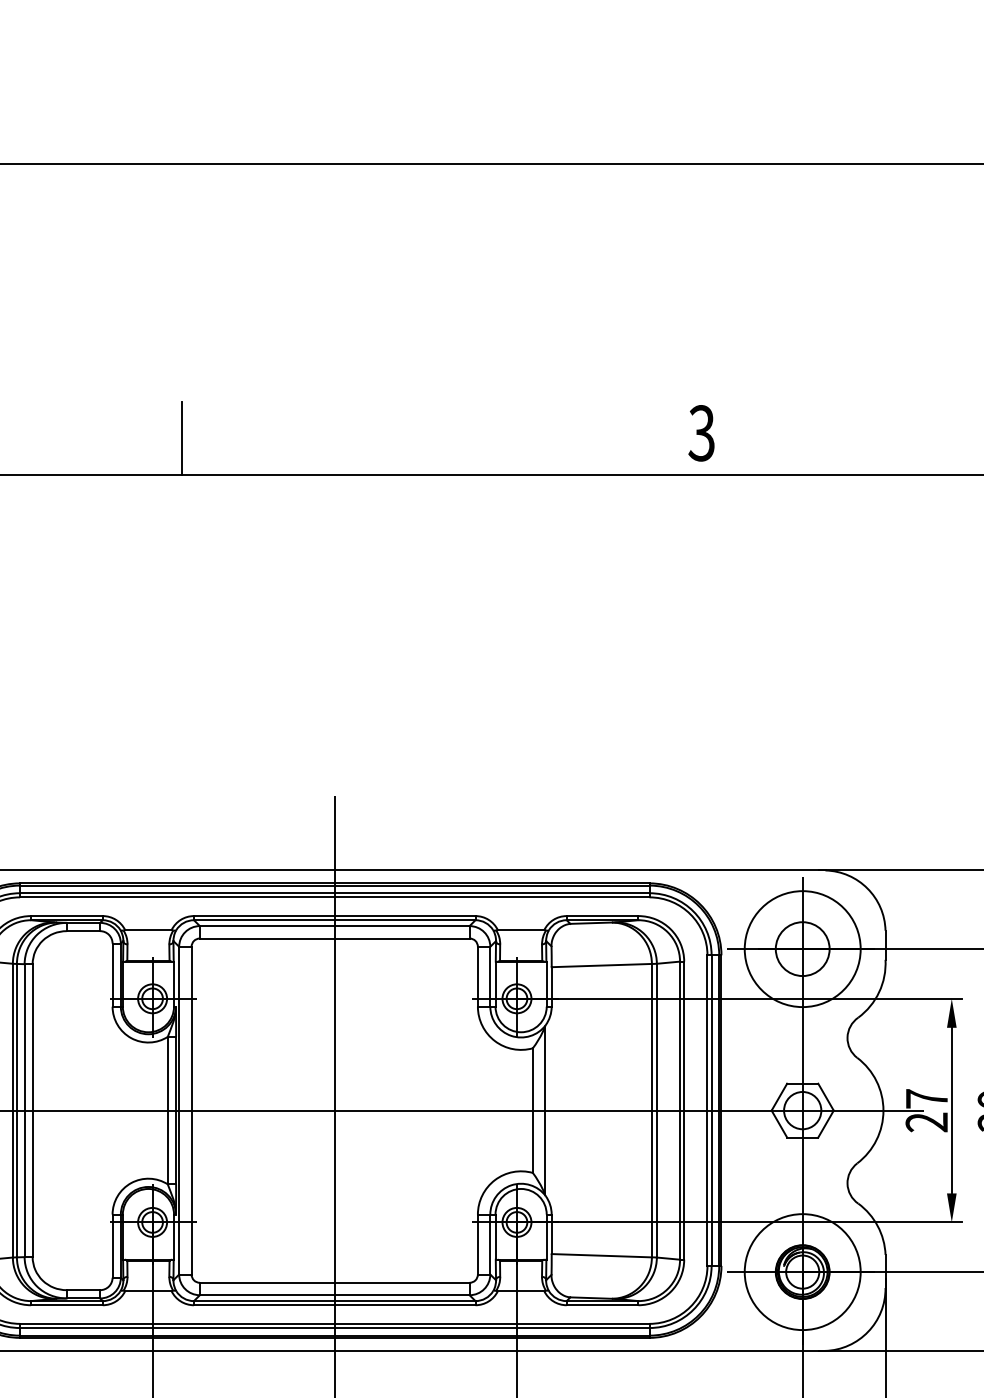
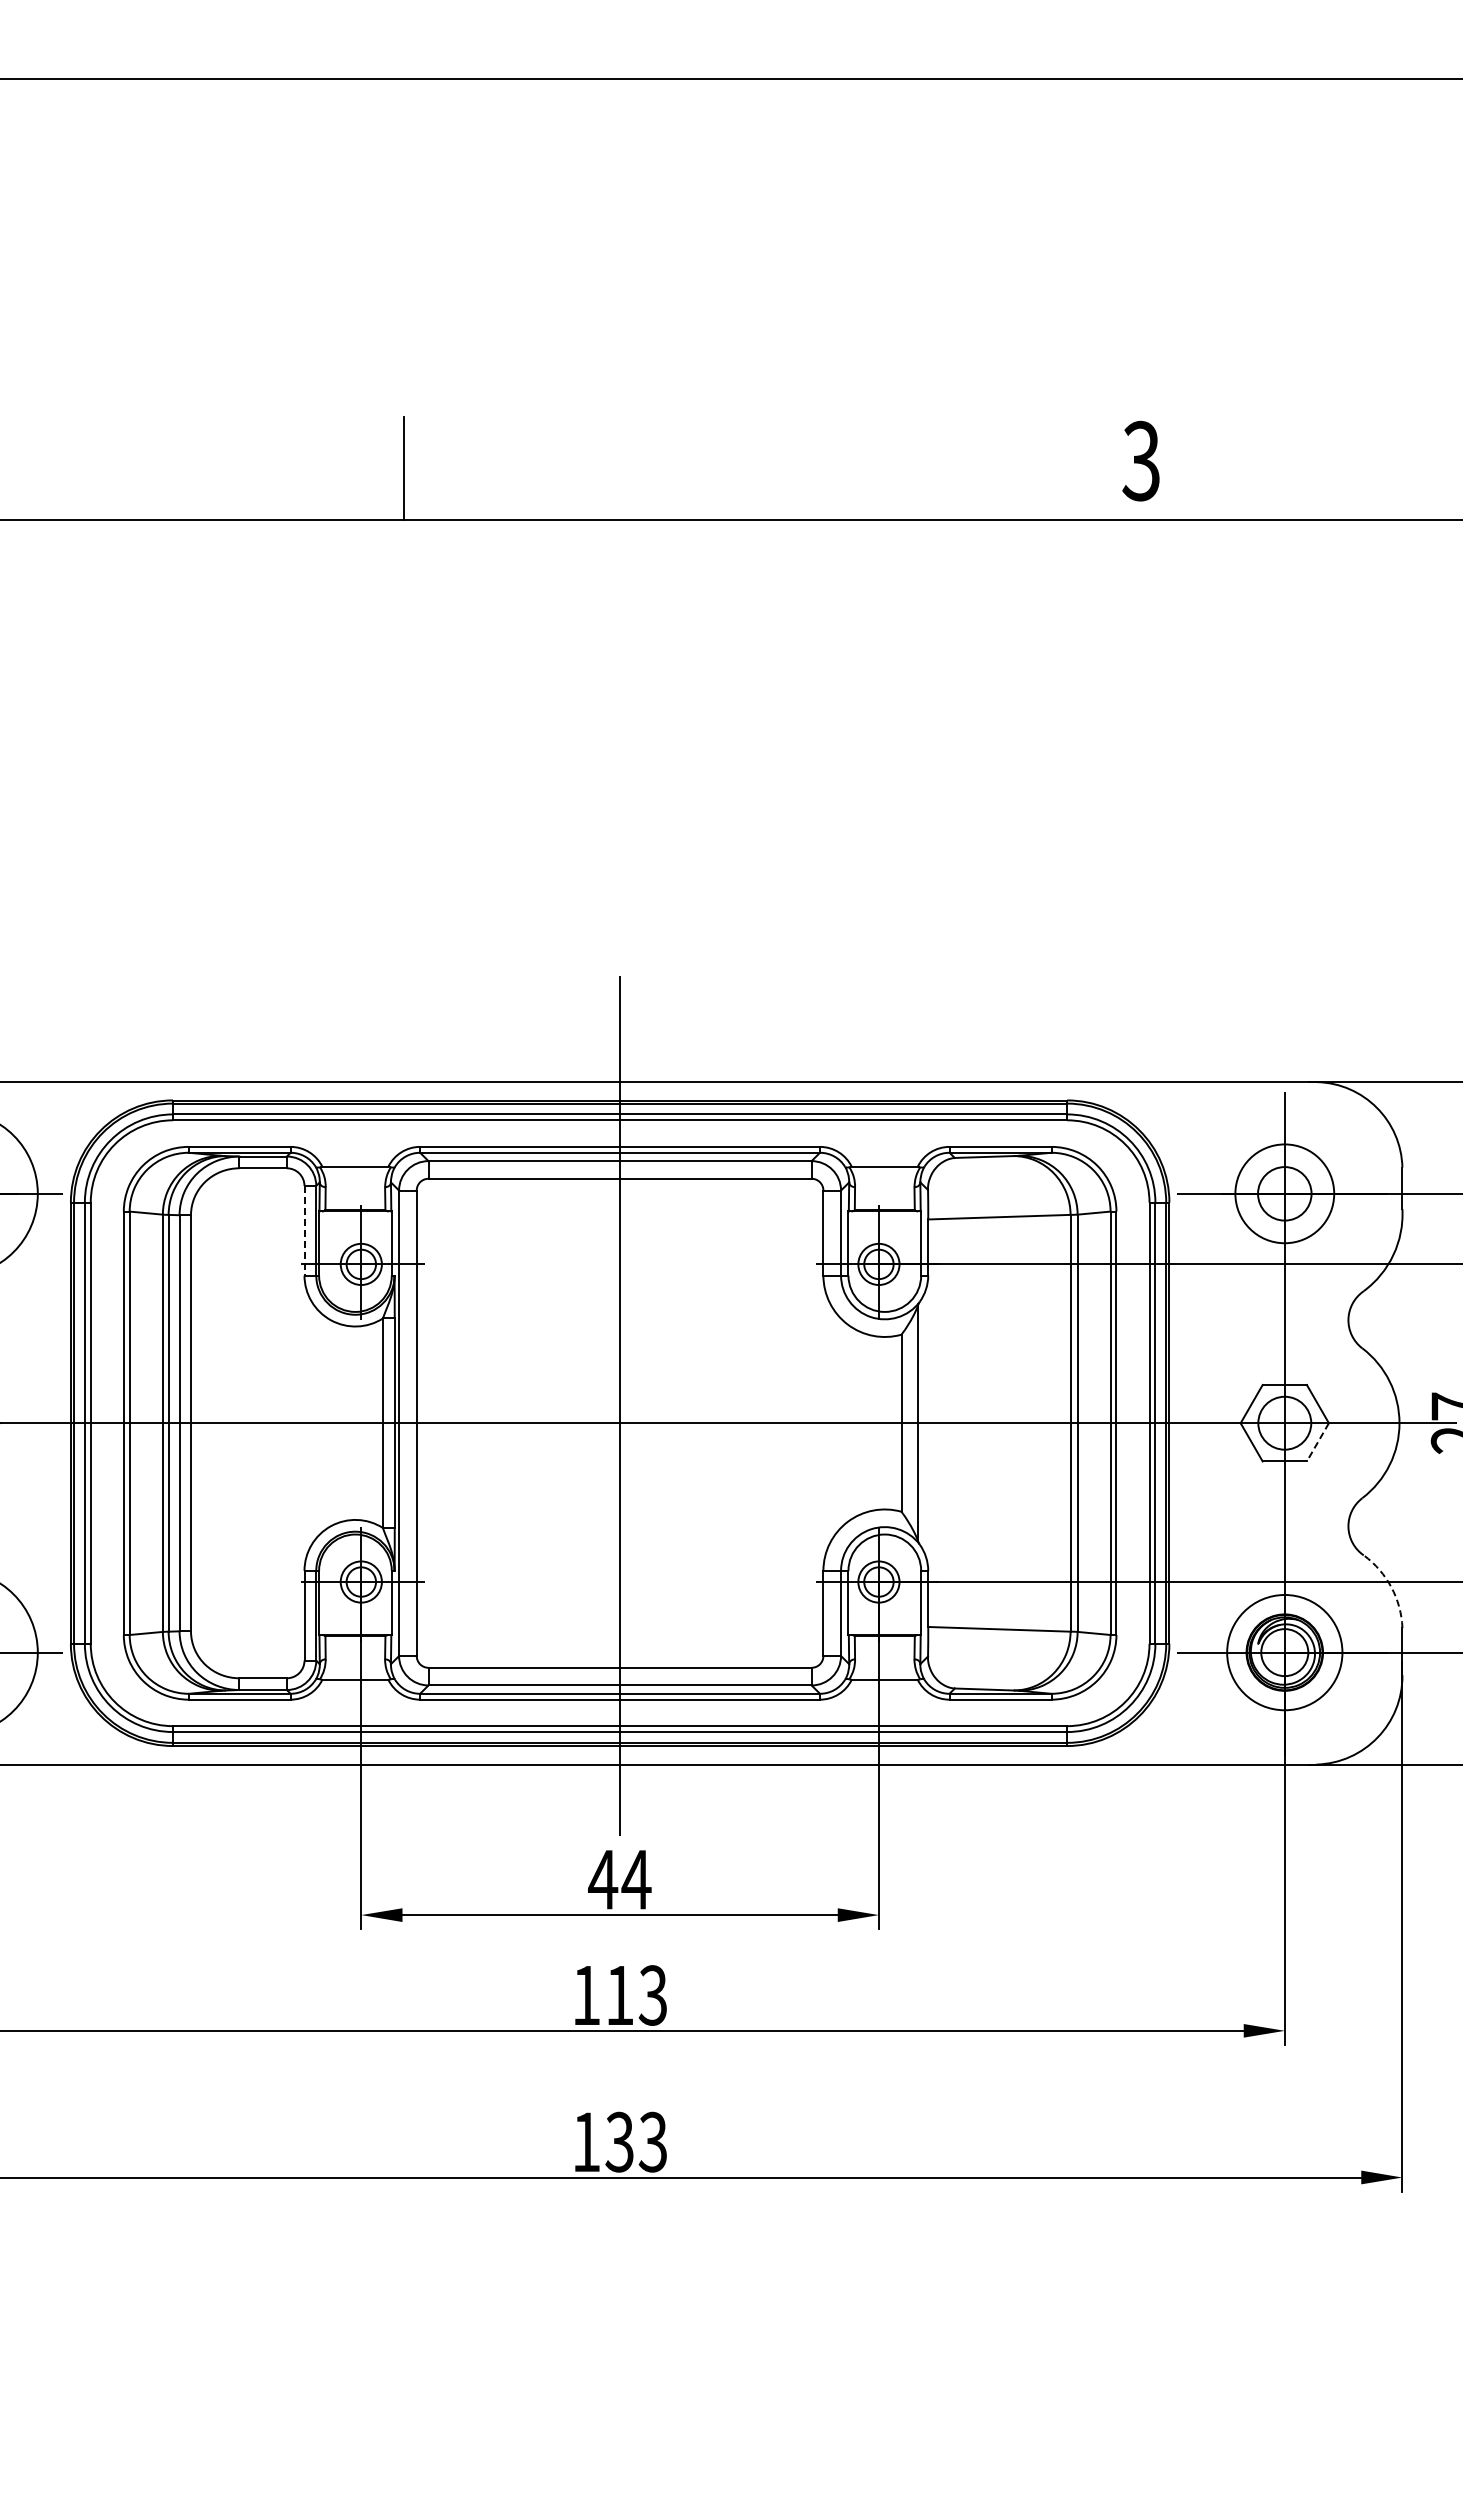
circle: (802, 948) -> (1284, 1193), size x0.6
circle: (802, 948) -> (1284, 1193), size x0.7
line: (112, 974) -> (304, 1230), solid -> dashed
line: (825, 1124) -> (1317, 1442), solid -> dashed
arc: (877, 1226) -> (1391, 1587), solid -> dashed
circle: (802, 1272) -> (1284, 1652), size x0.7

